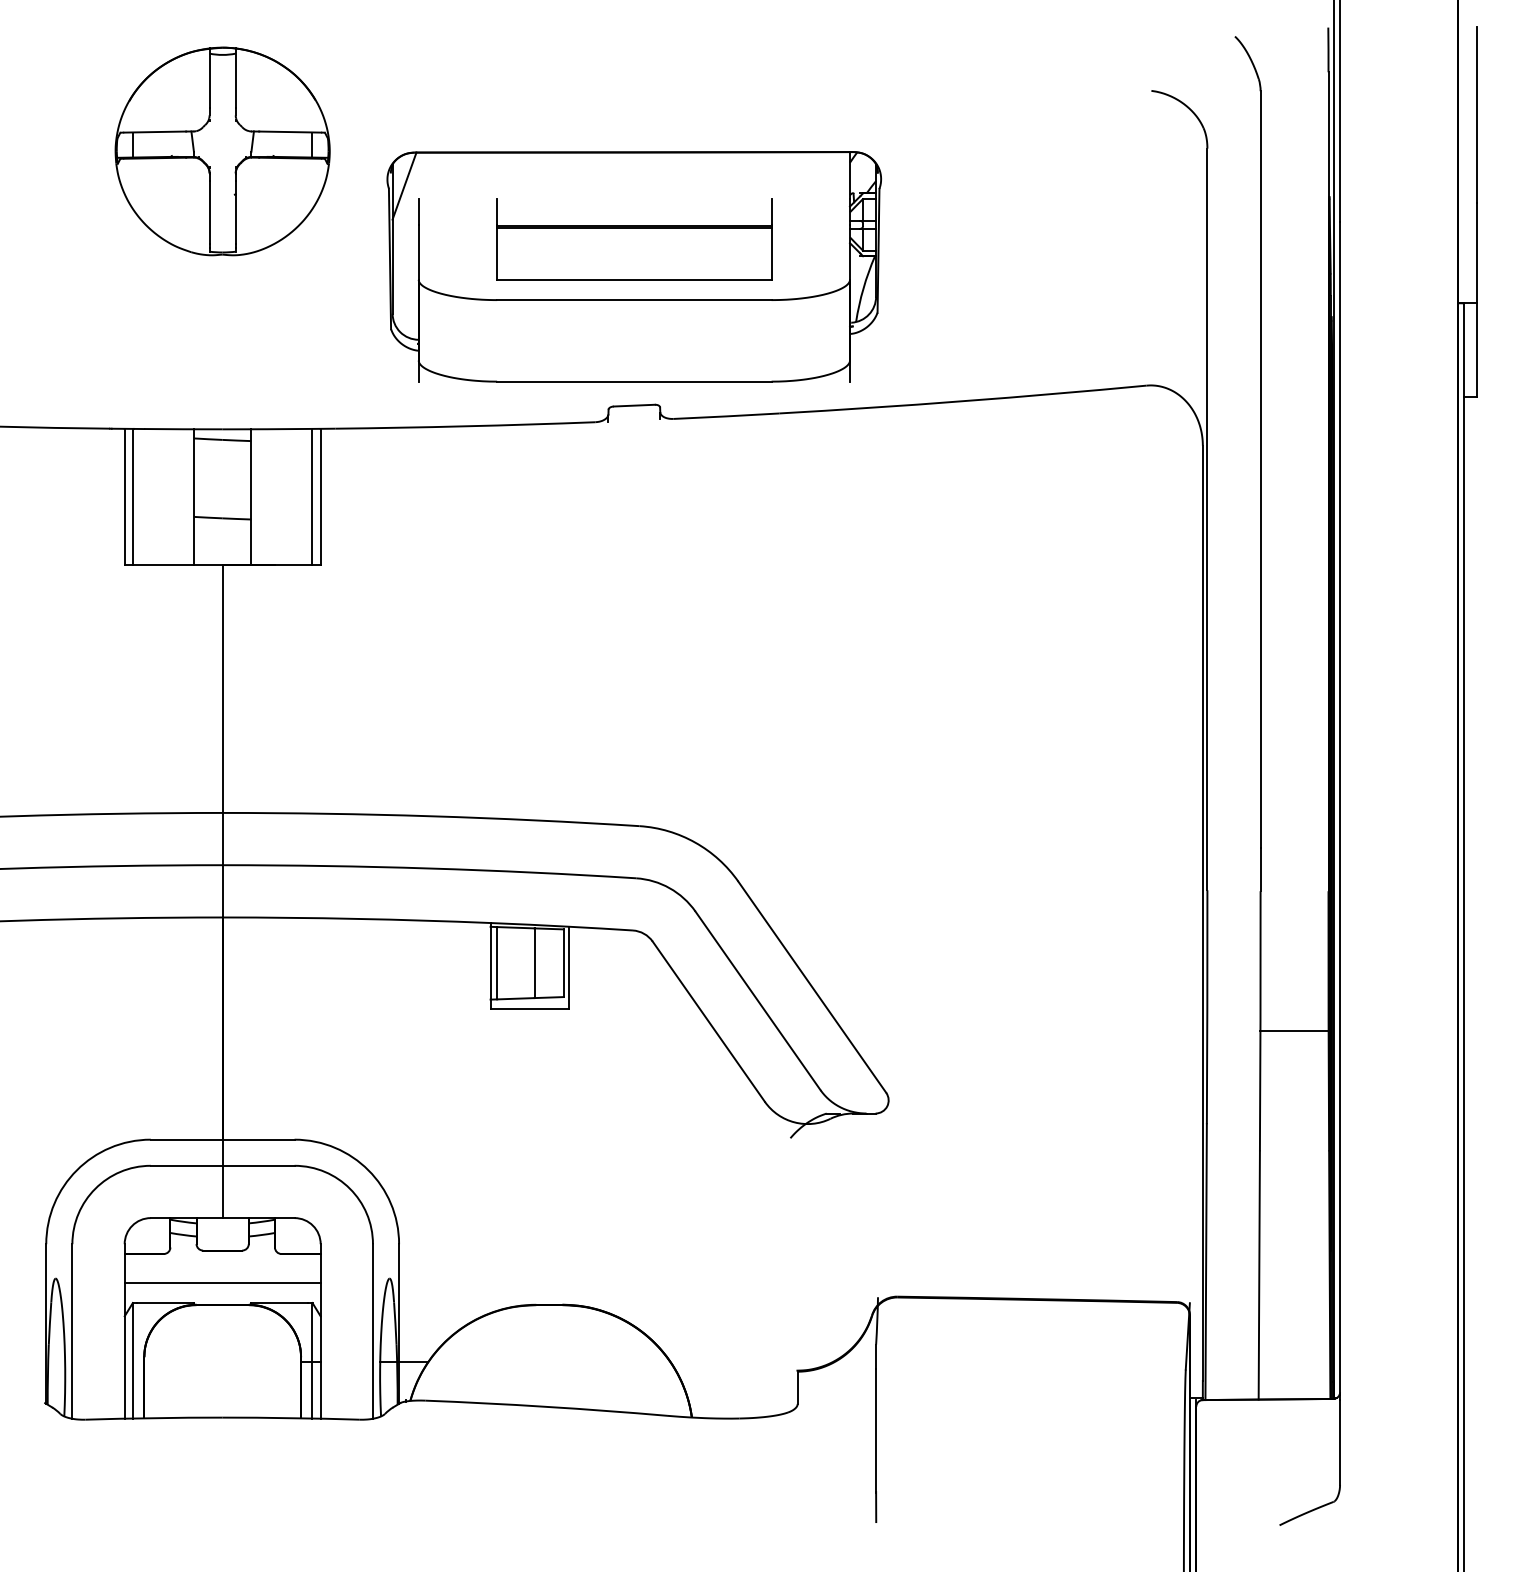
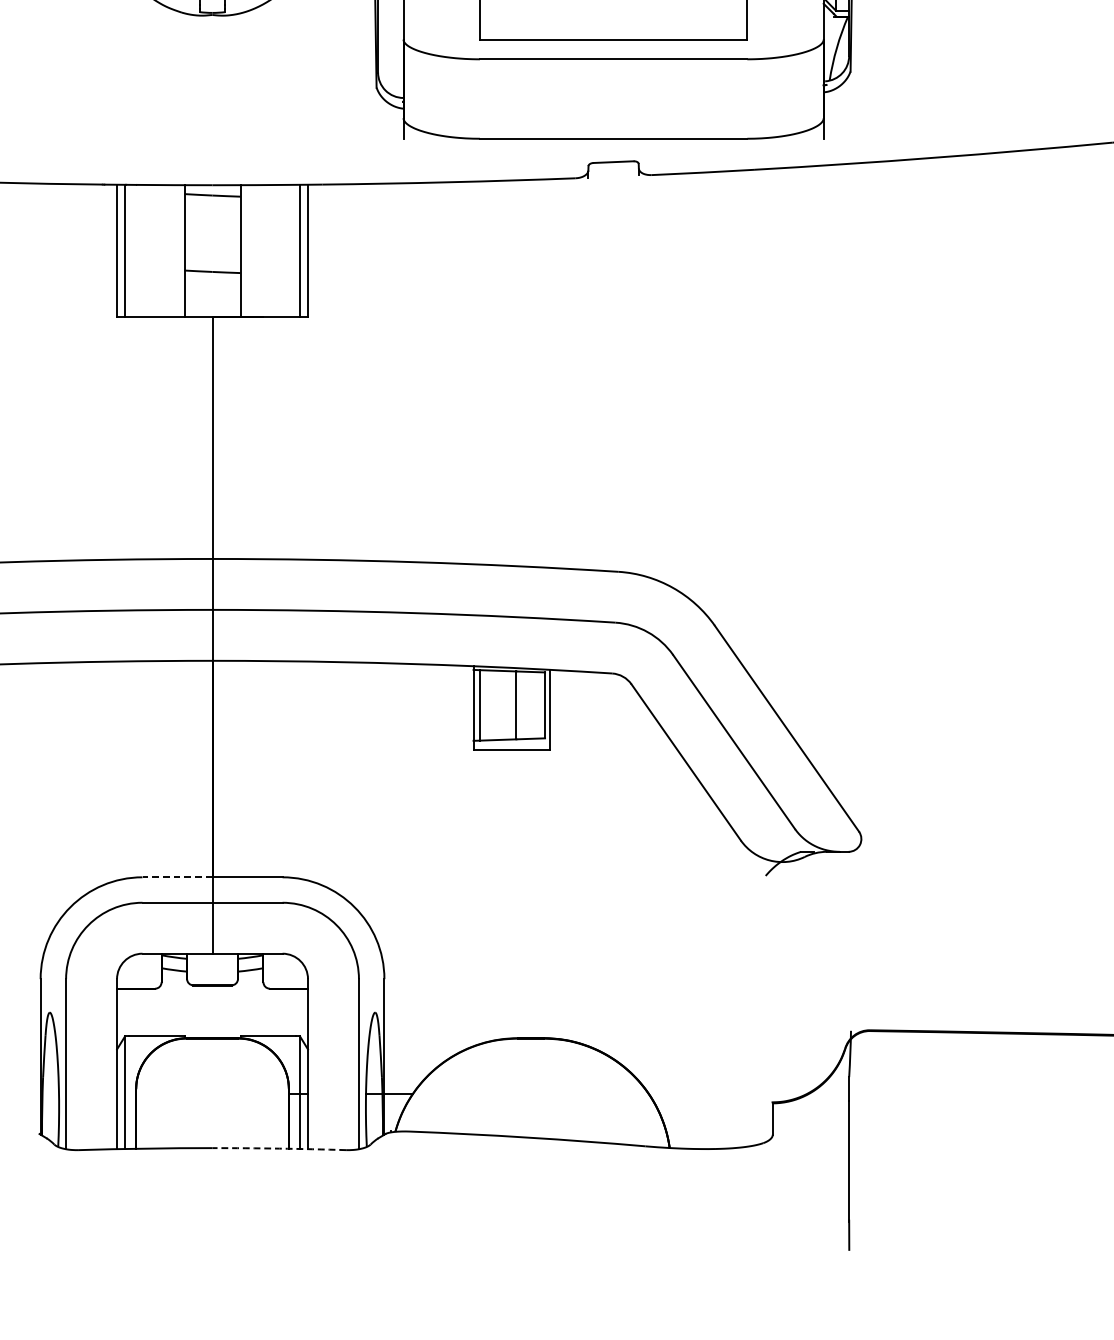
line: (186, 1139) -> (177, 877), solid -> dashed
line: (222, 1283) -> (212, 1017), removed
arc: (291, 1418) -> (279, 1148), solid -> dashed

